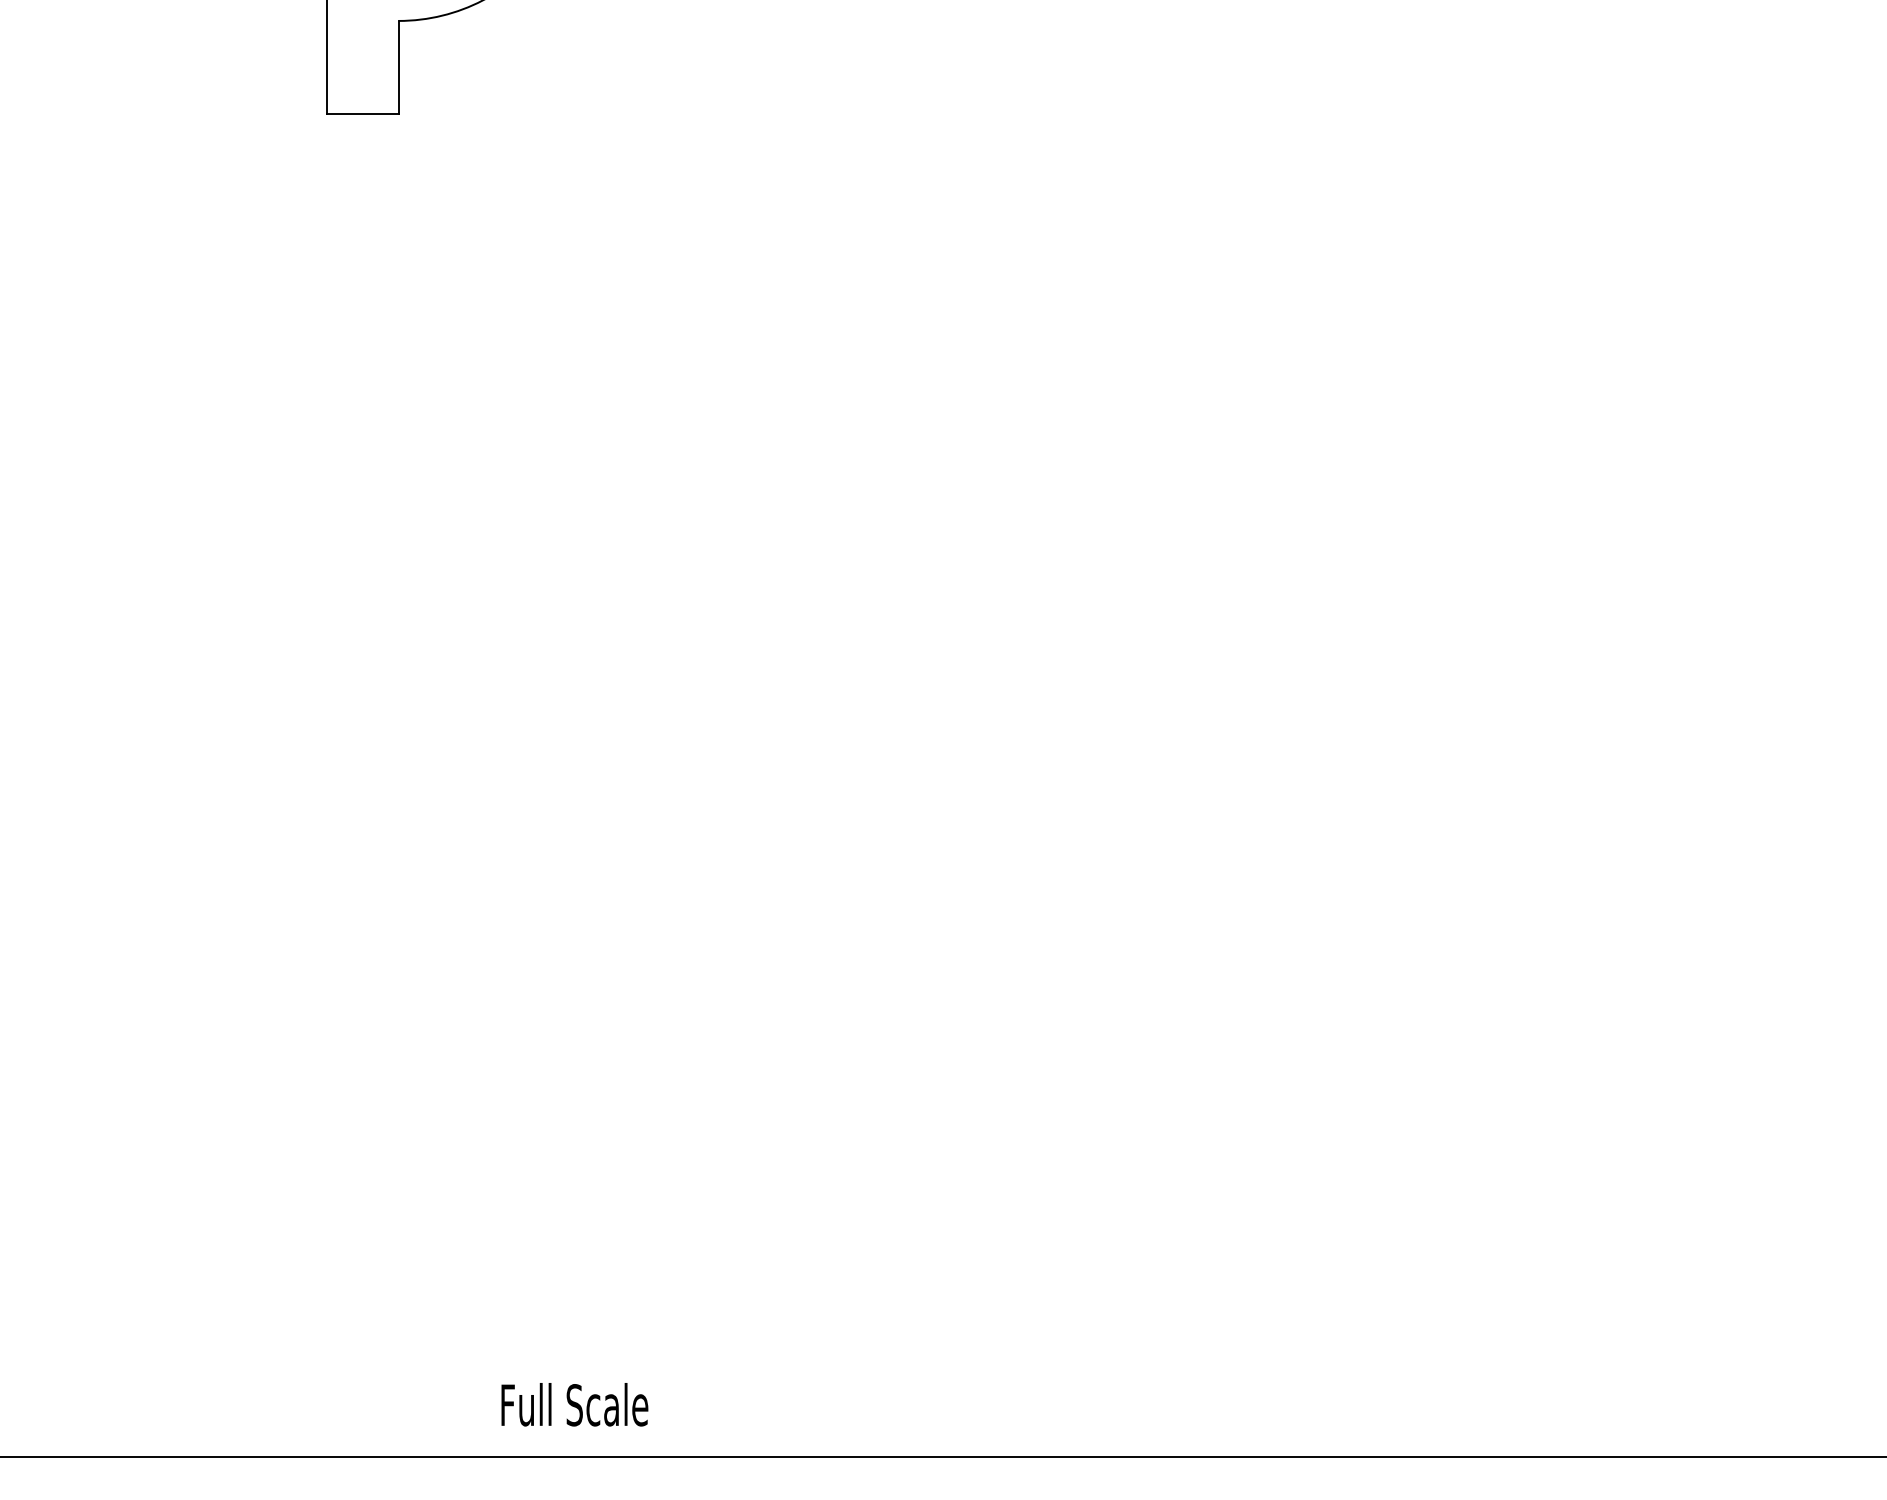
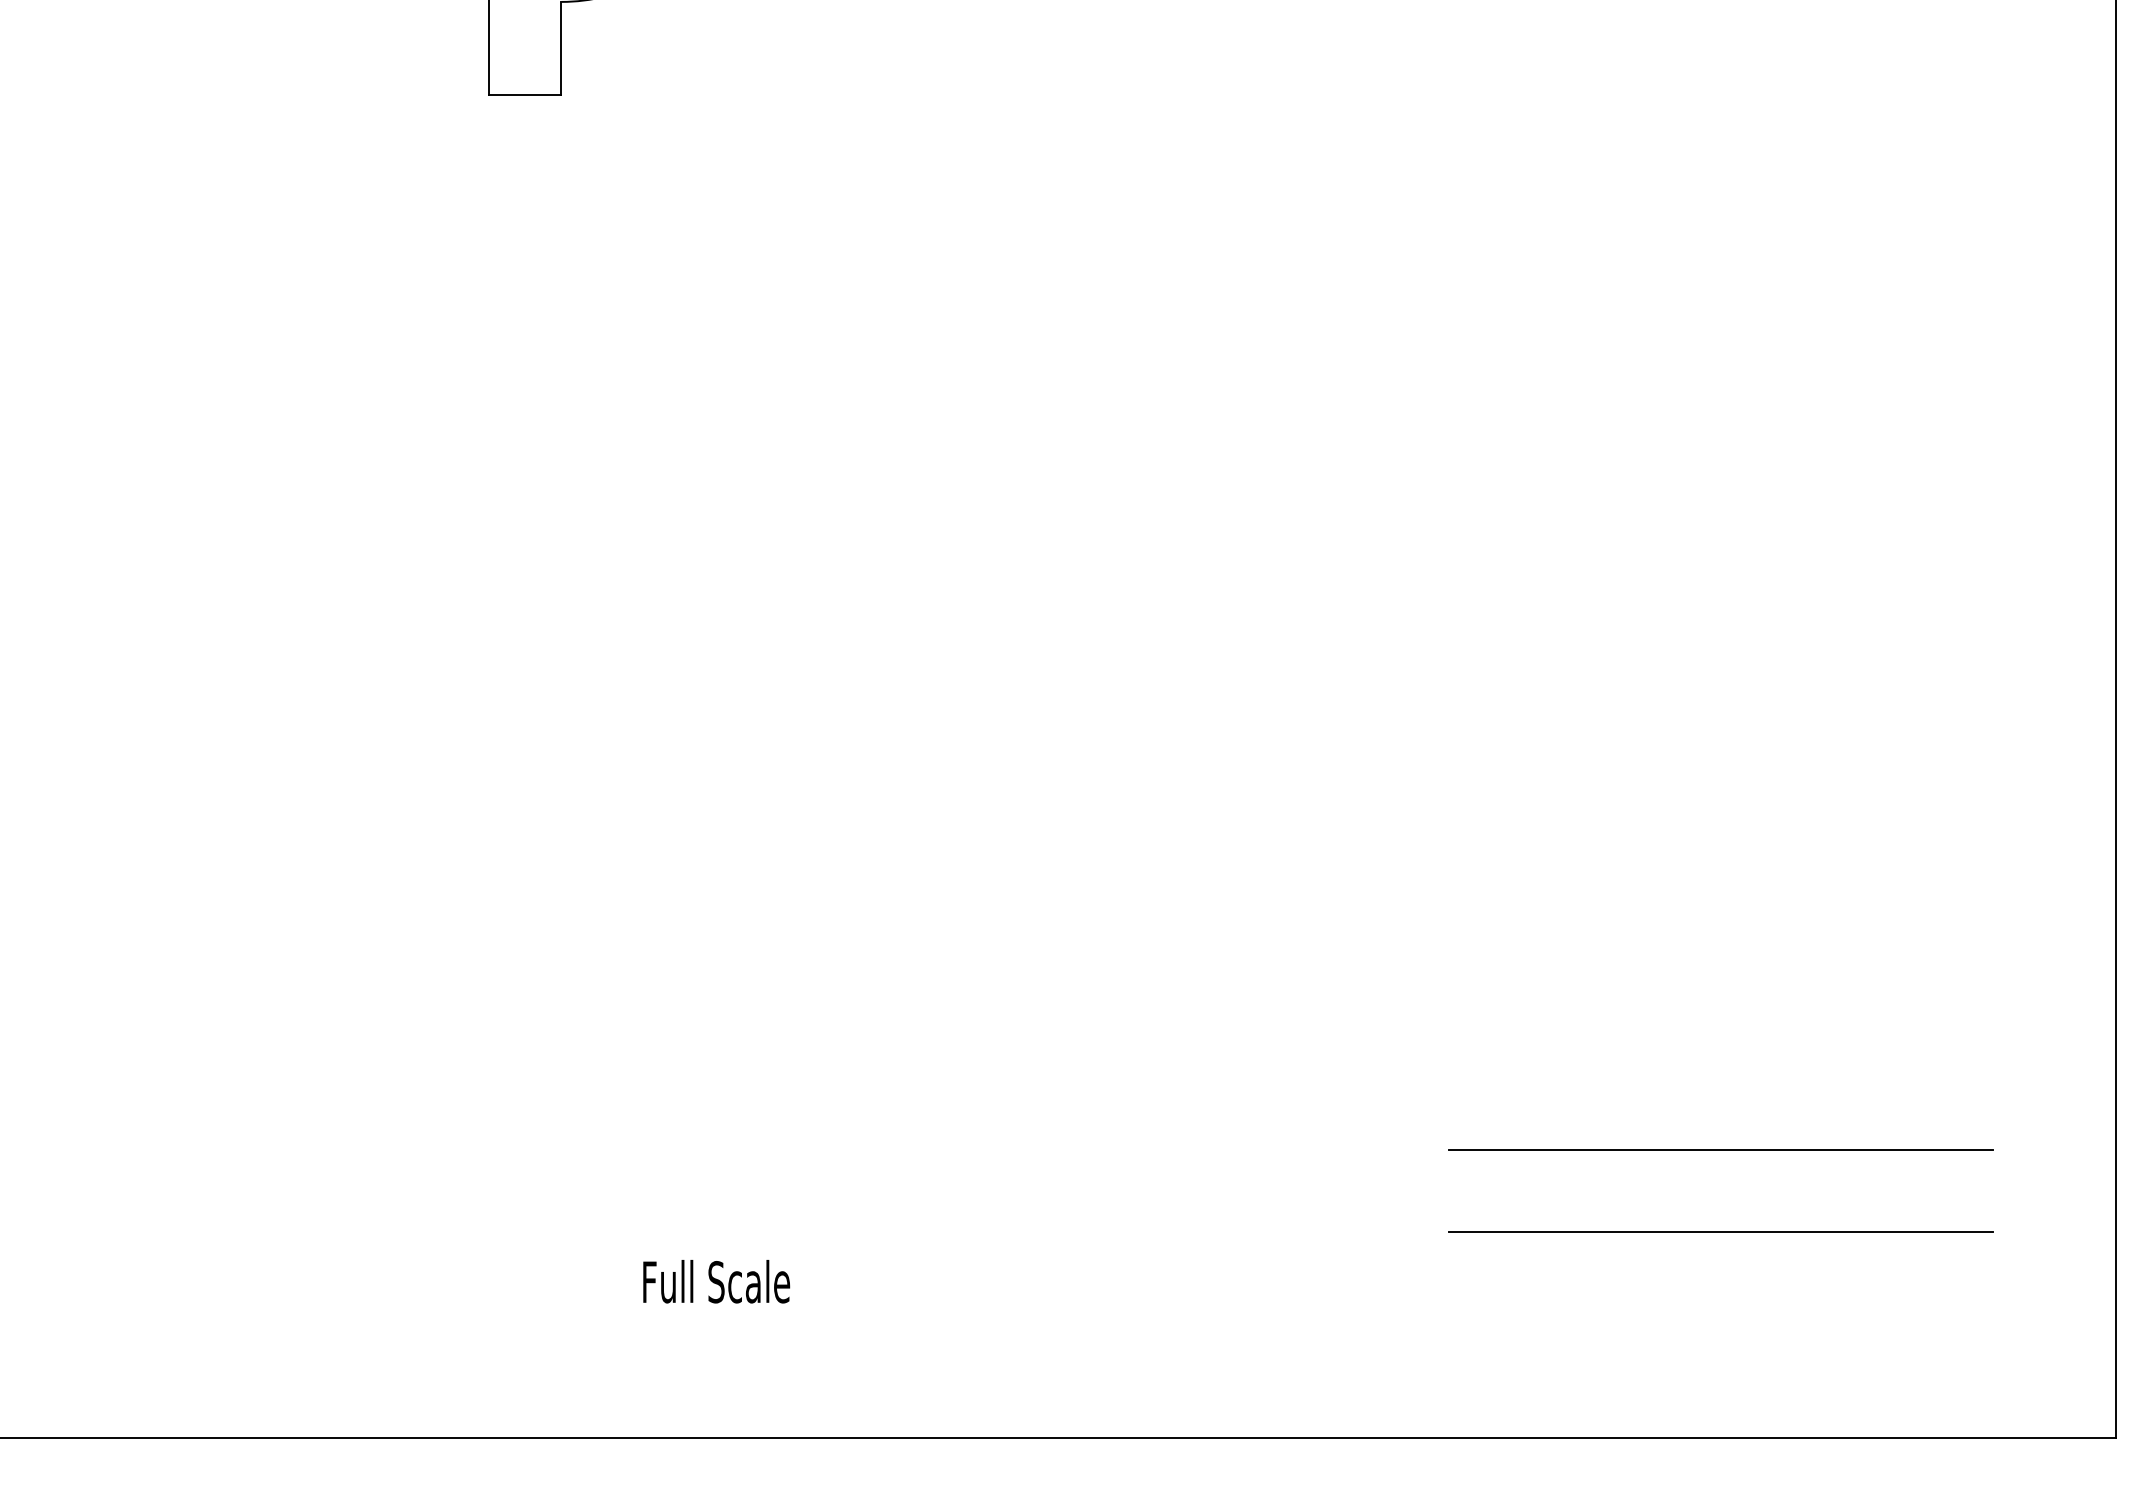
line: (1557, 1168) -> (1720, 1149), added
line: (1557, 1251) -> (1720, 1232), added
text: (574, 1404) -> (716, 1281), moved

